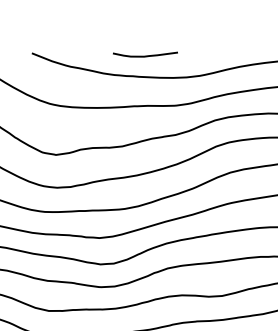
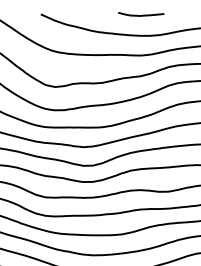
curve: (147, 54) -> (142, 14), moved

